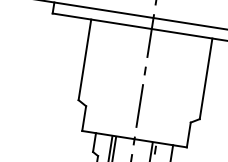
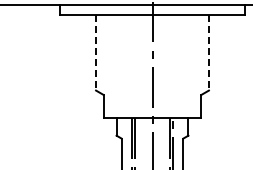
line: (85, 60) -> (96, 53), solid -> dashed
line: (205, 79) -> (208, 53), solid -> dashed

